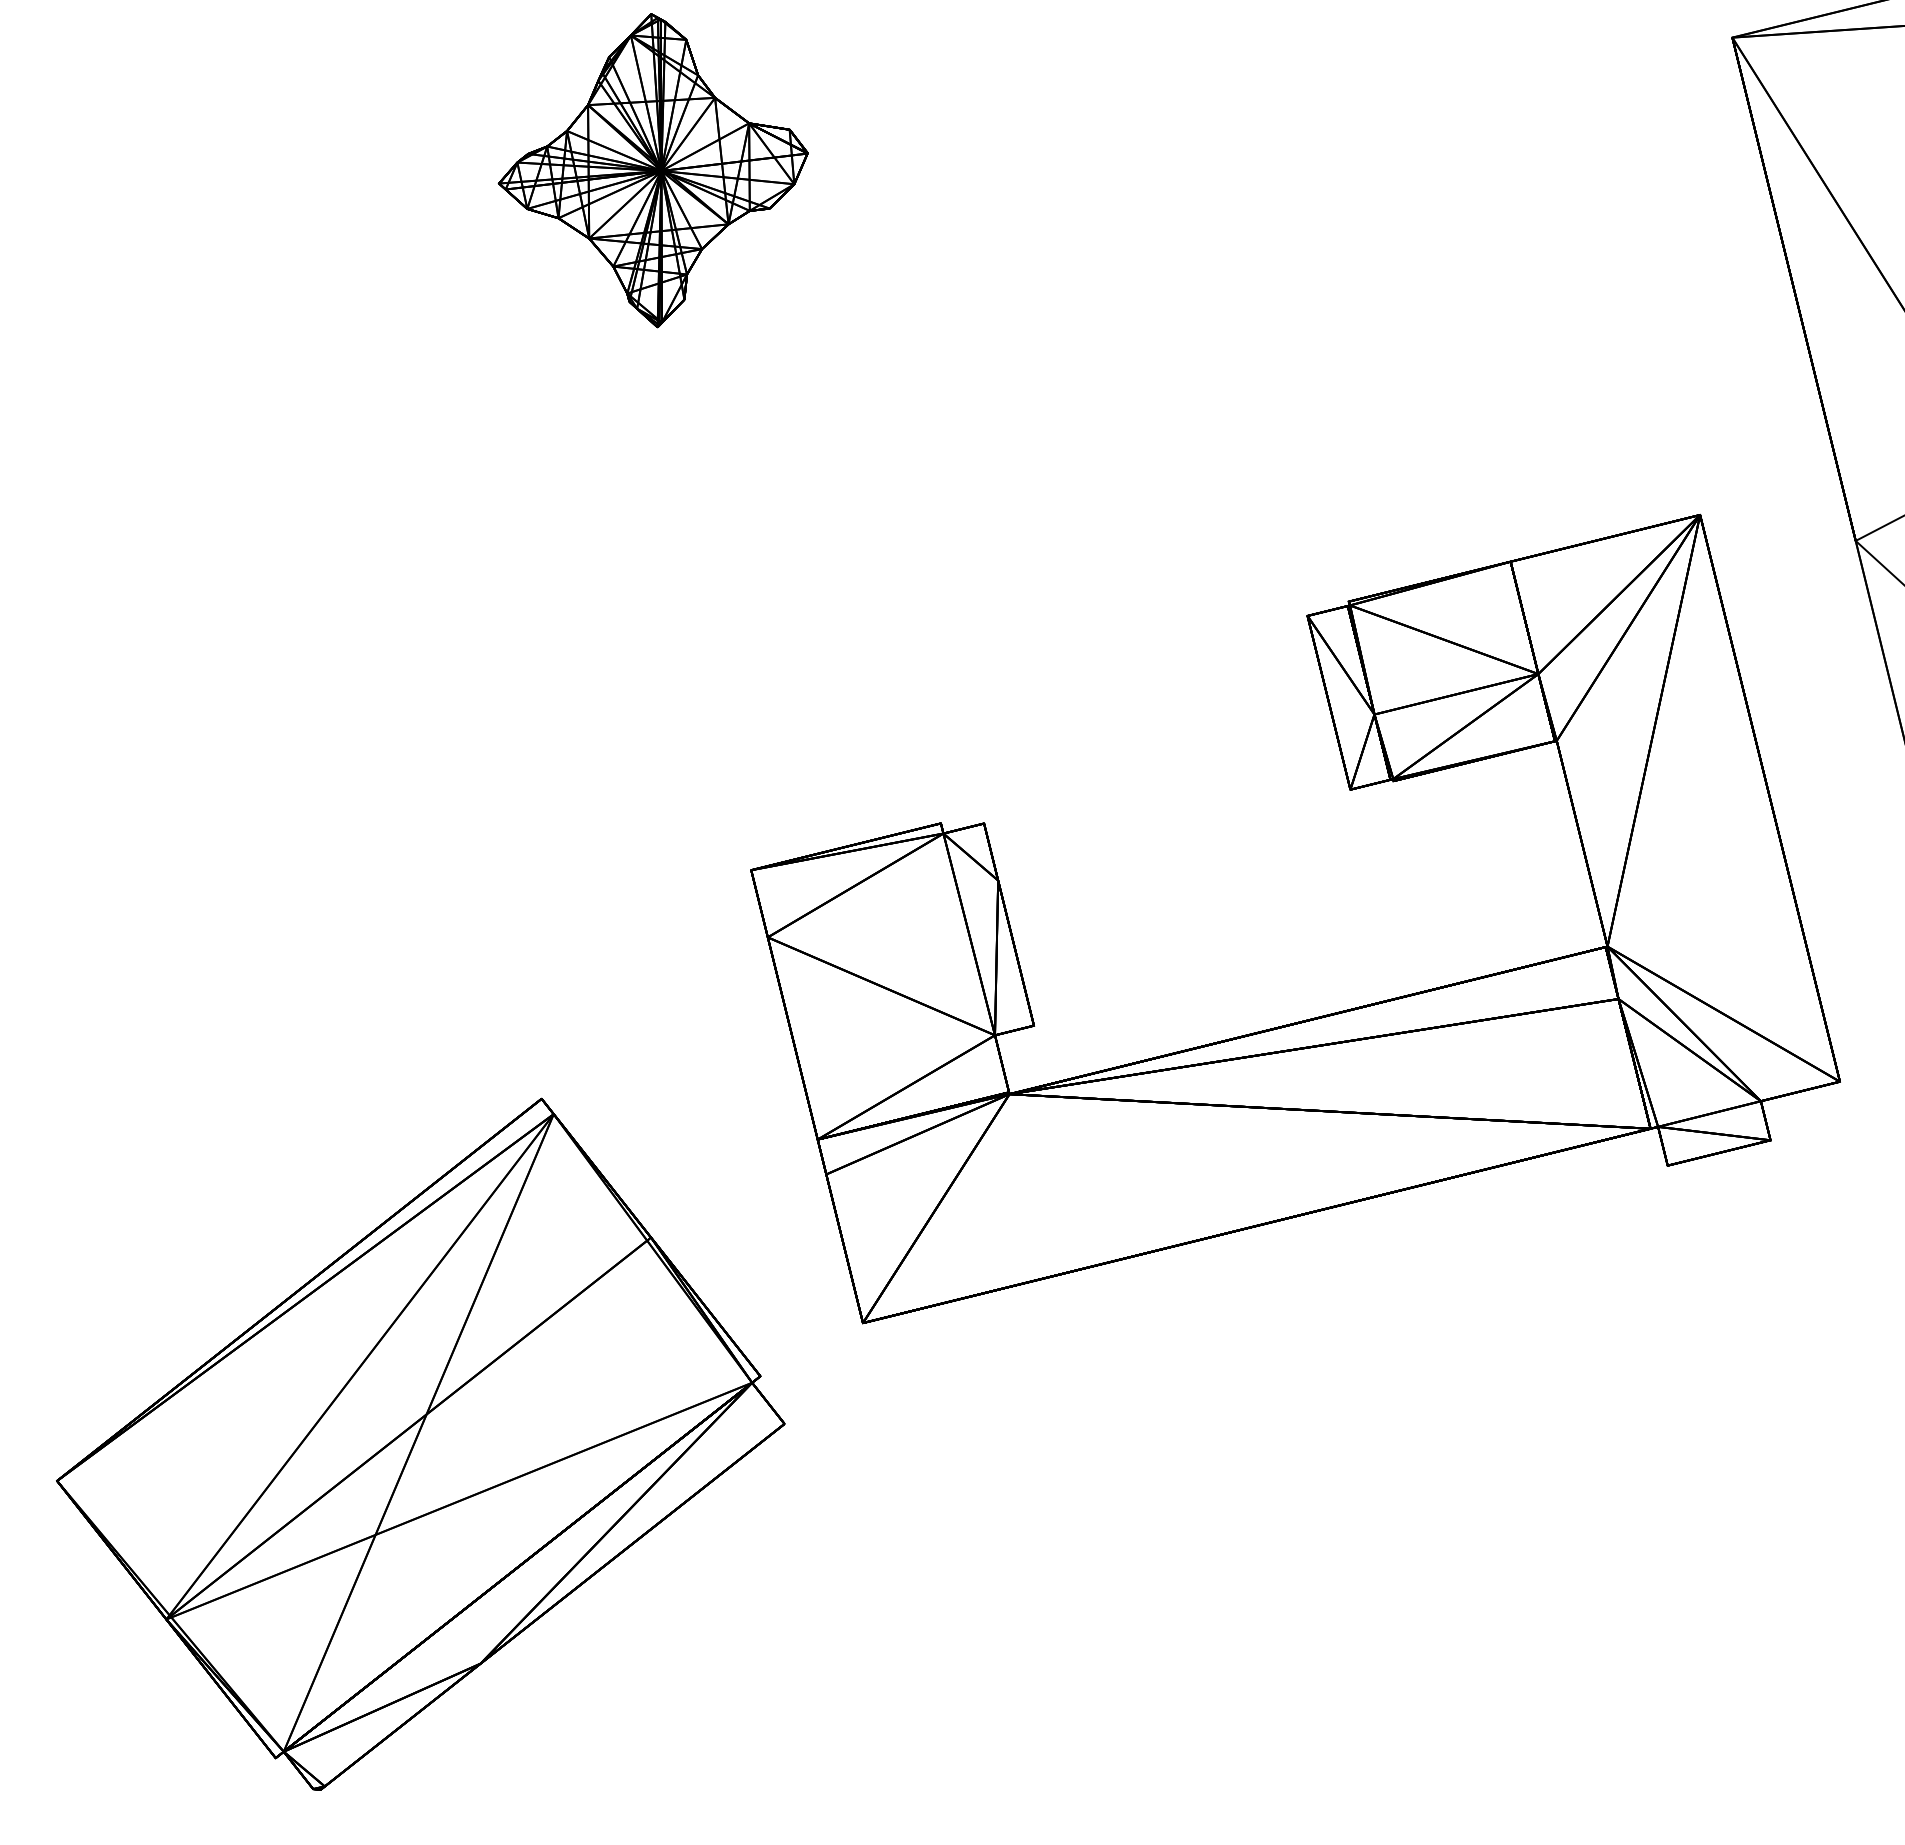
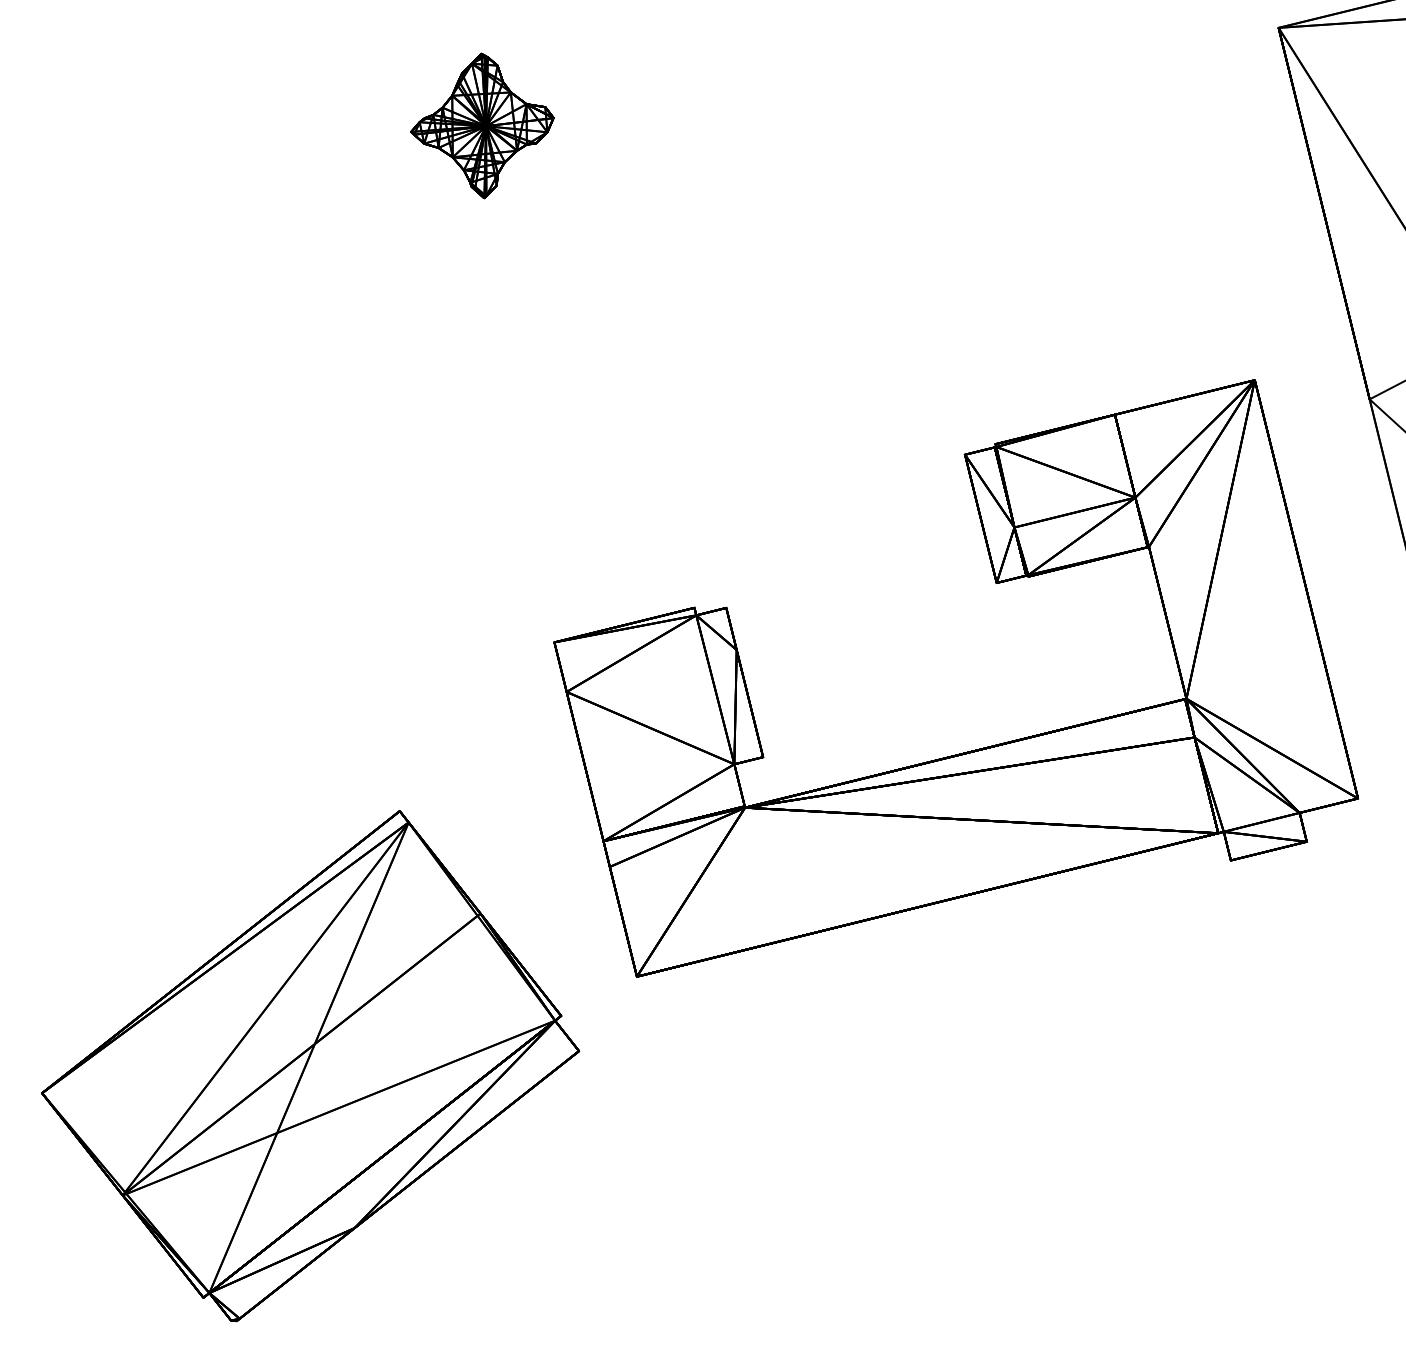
part: (653, 170) -> (482, 125), size x0.62

